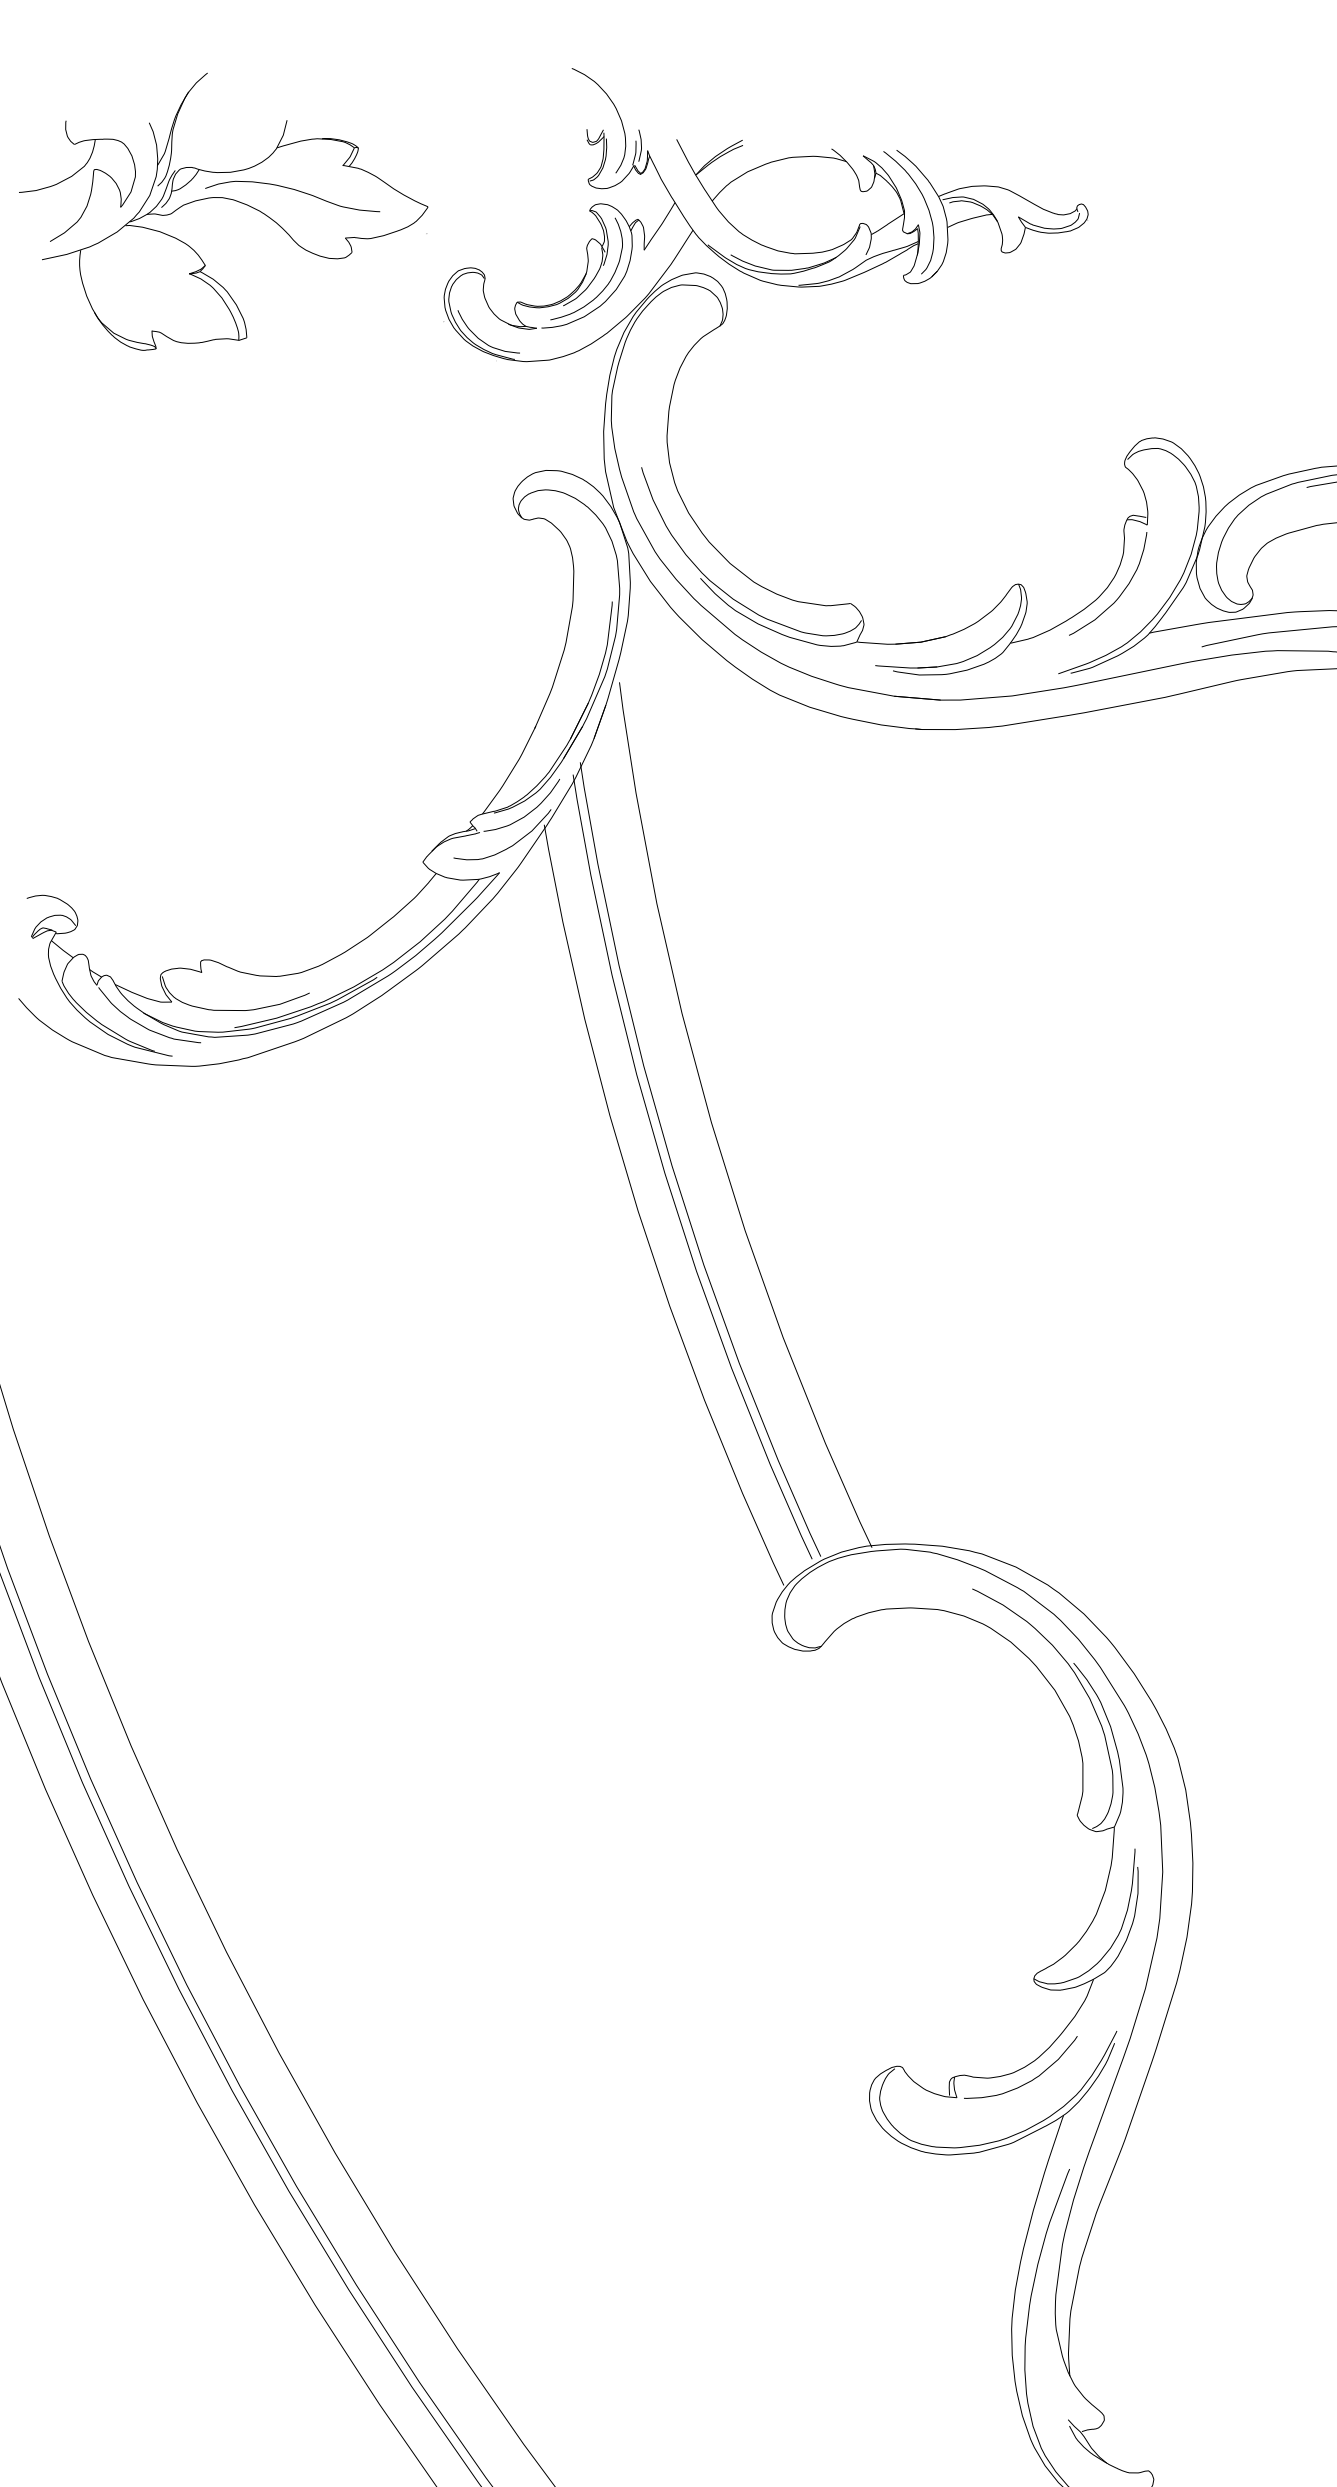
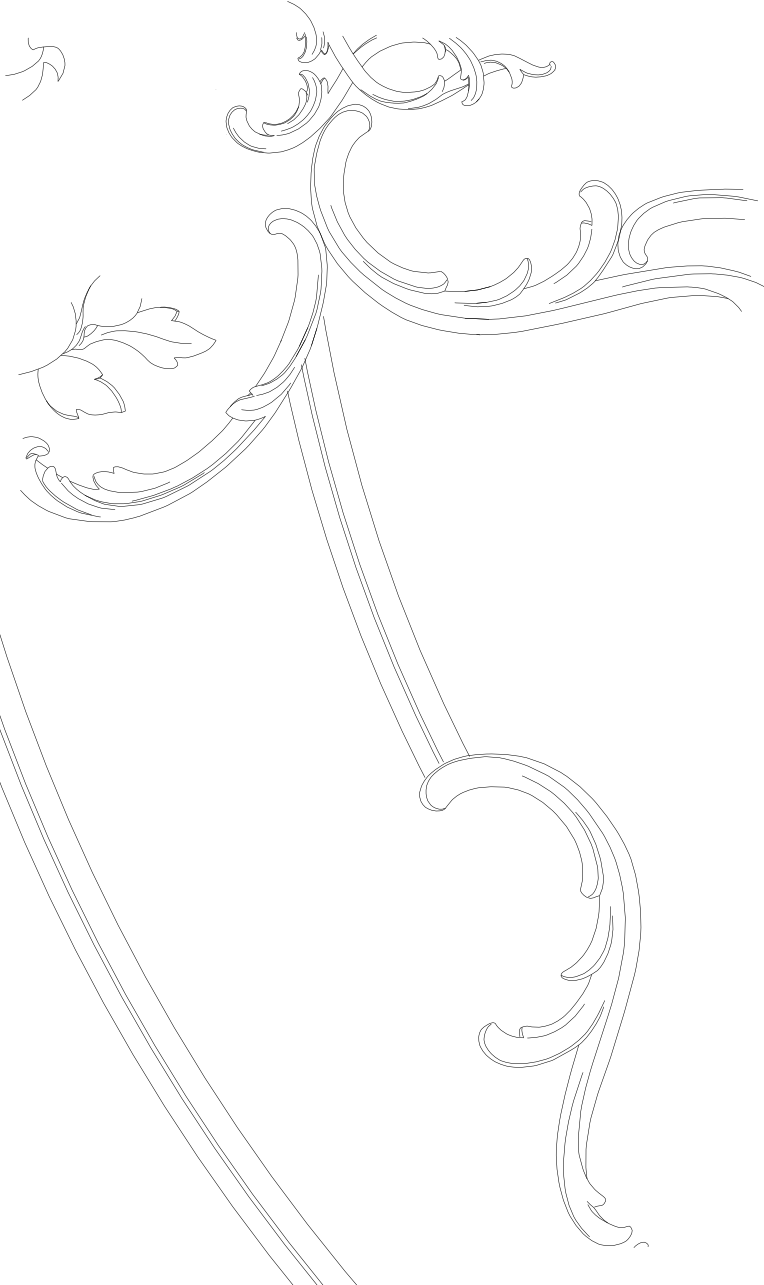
part: (236, 213) -> (117, 347), moved

